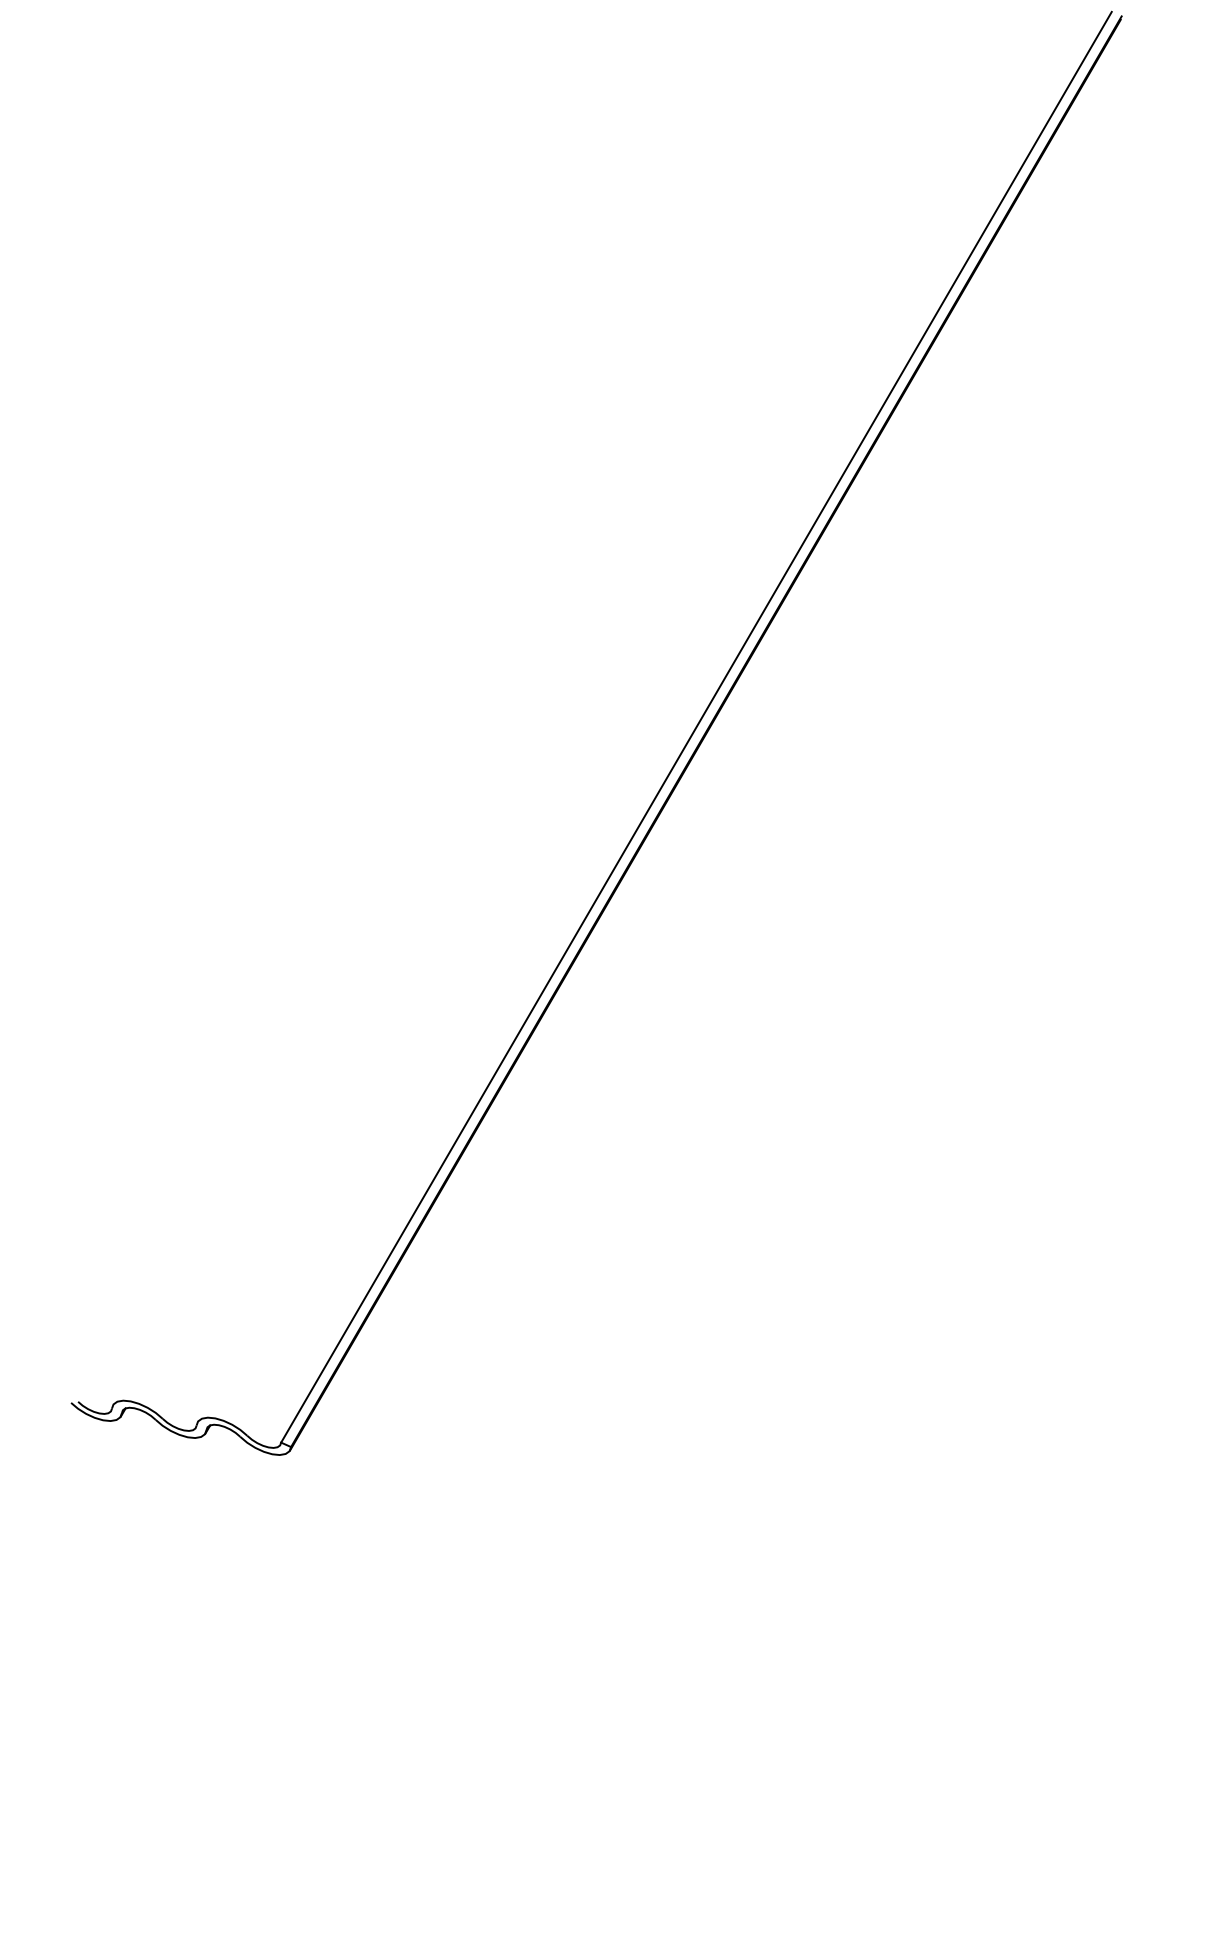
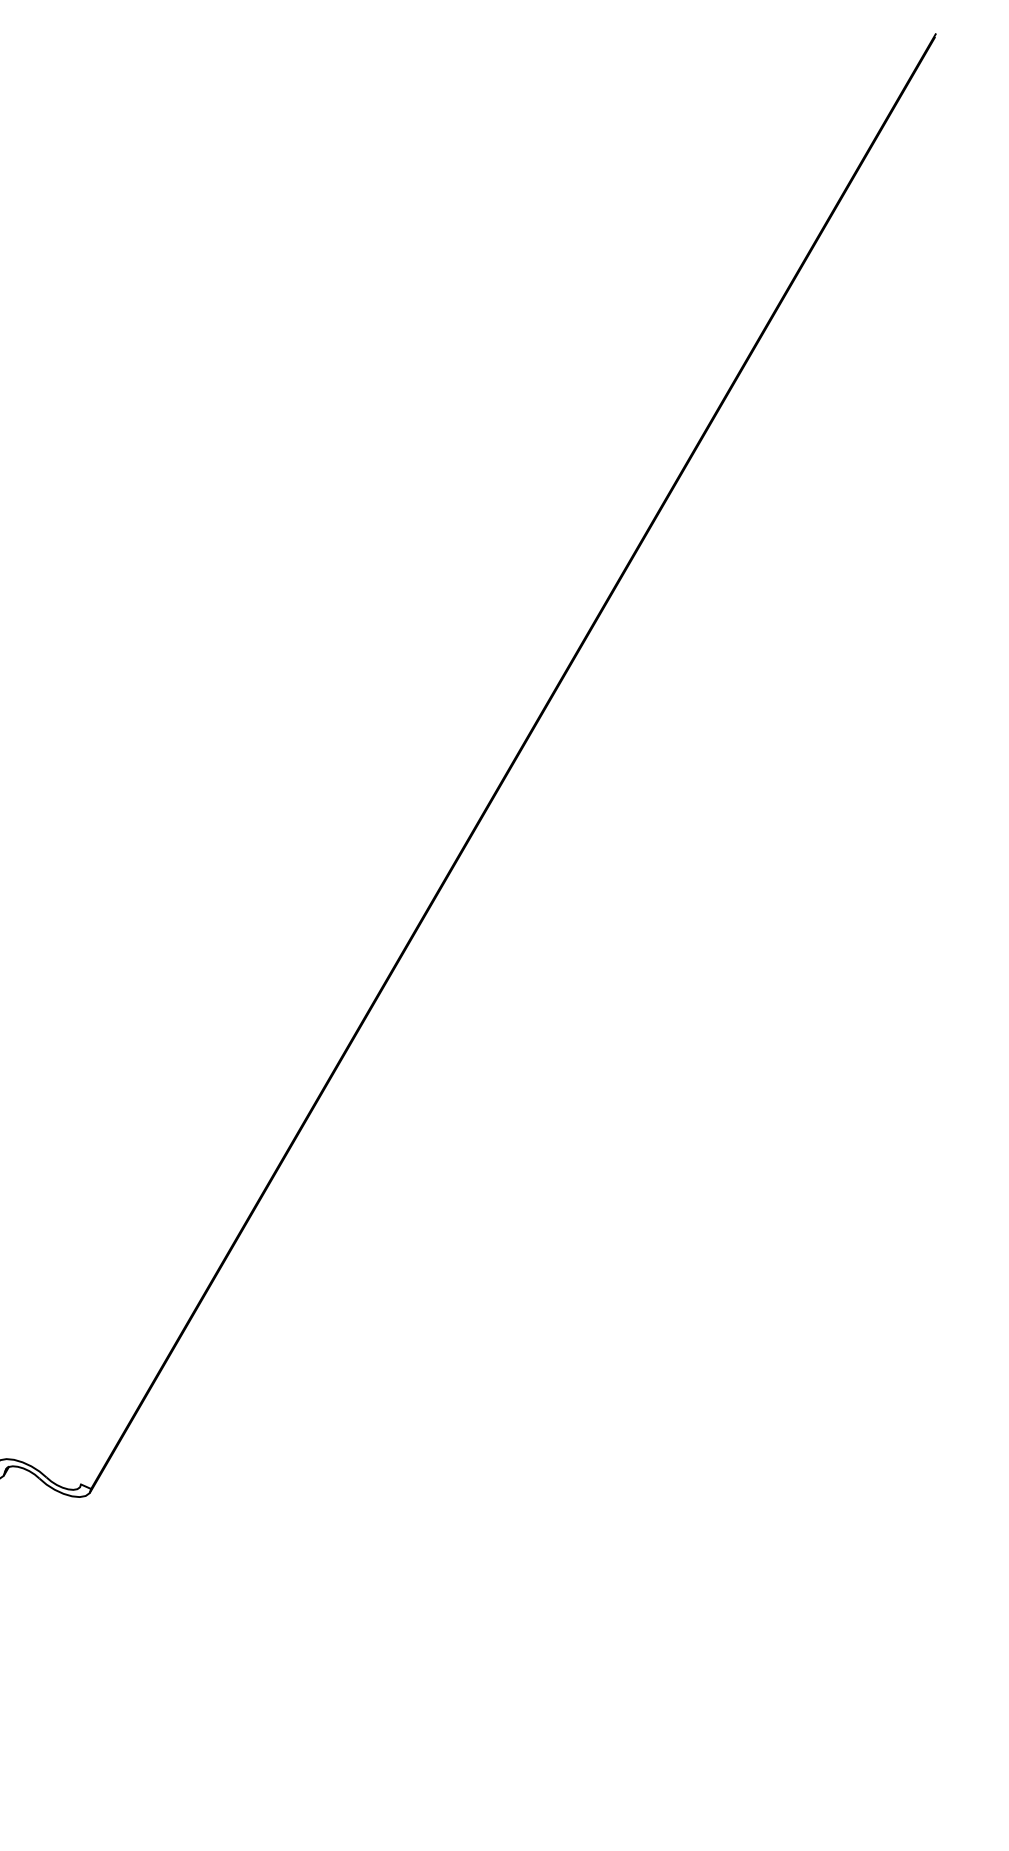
line: (696, 726) -> (503, 756), removed

